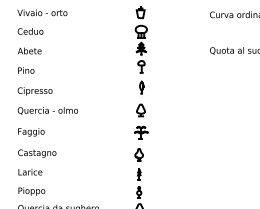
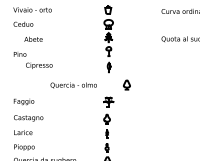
text: (29, 50) -> (33, 38), moved
text: (34, 91) -> (38, 65), moved
text: (47, 110) -> (73, 85), moved
part: (140, 110) -> (126, 85), moved

